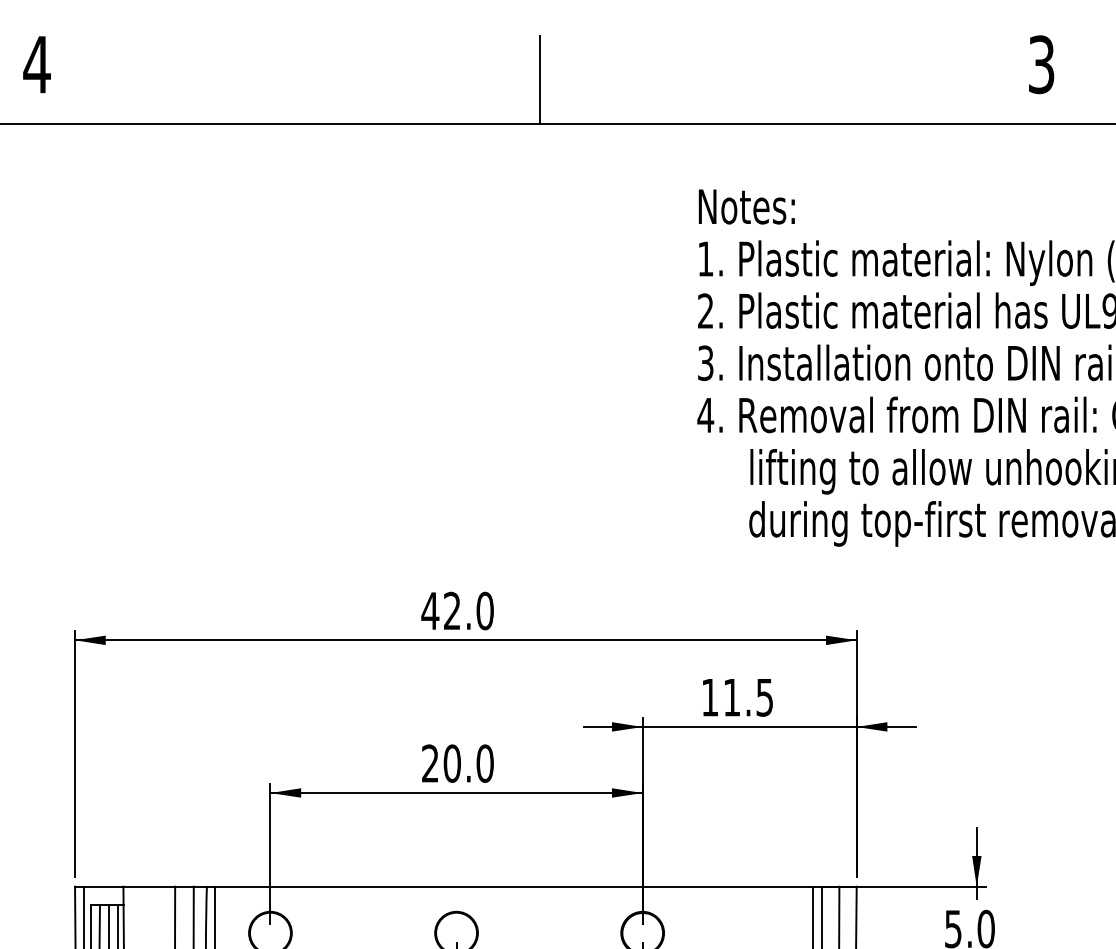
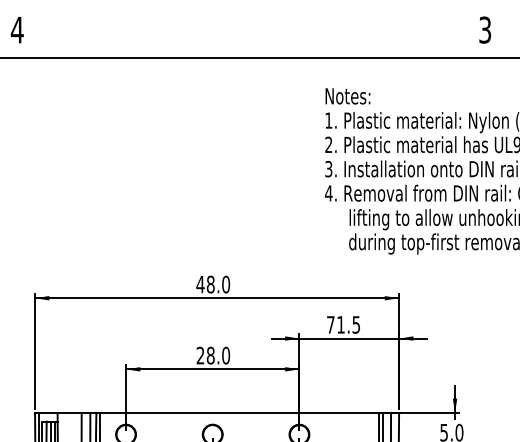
line: (539, 78) -> (251, 36), removed
text: (451, 610) -> (210, 284), 42.0 -> 48.0
text: (709, 696) -> (330, 324), 11.5 -> 71.5
text: (451, 763) -> (210, 355), 20.0 -> 28.0

